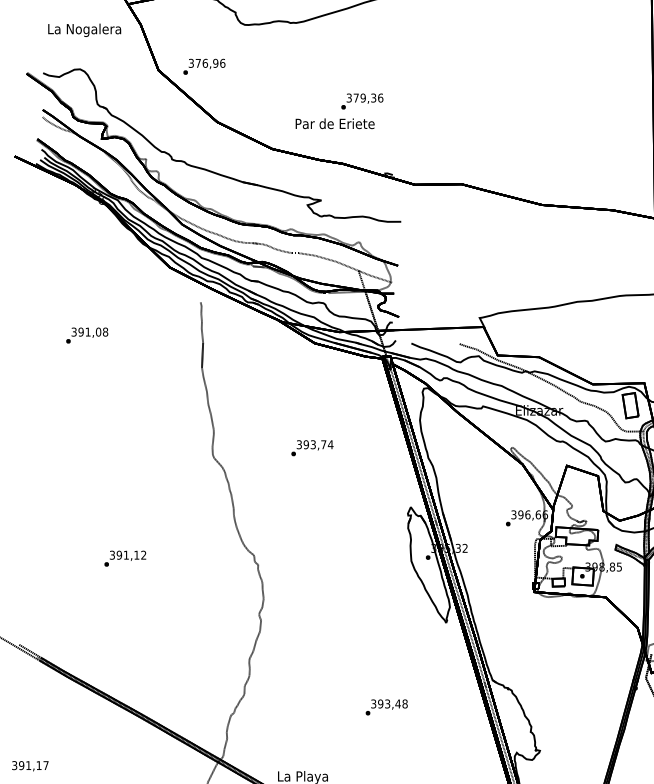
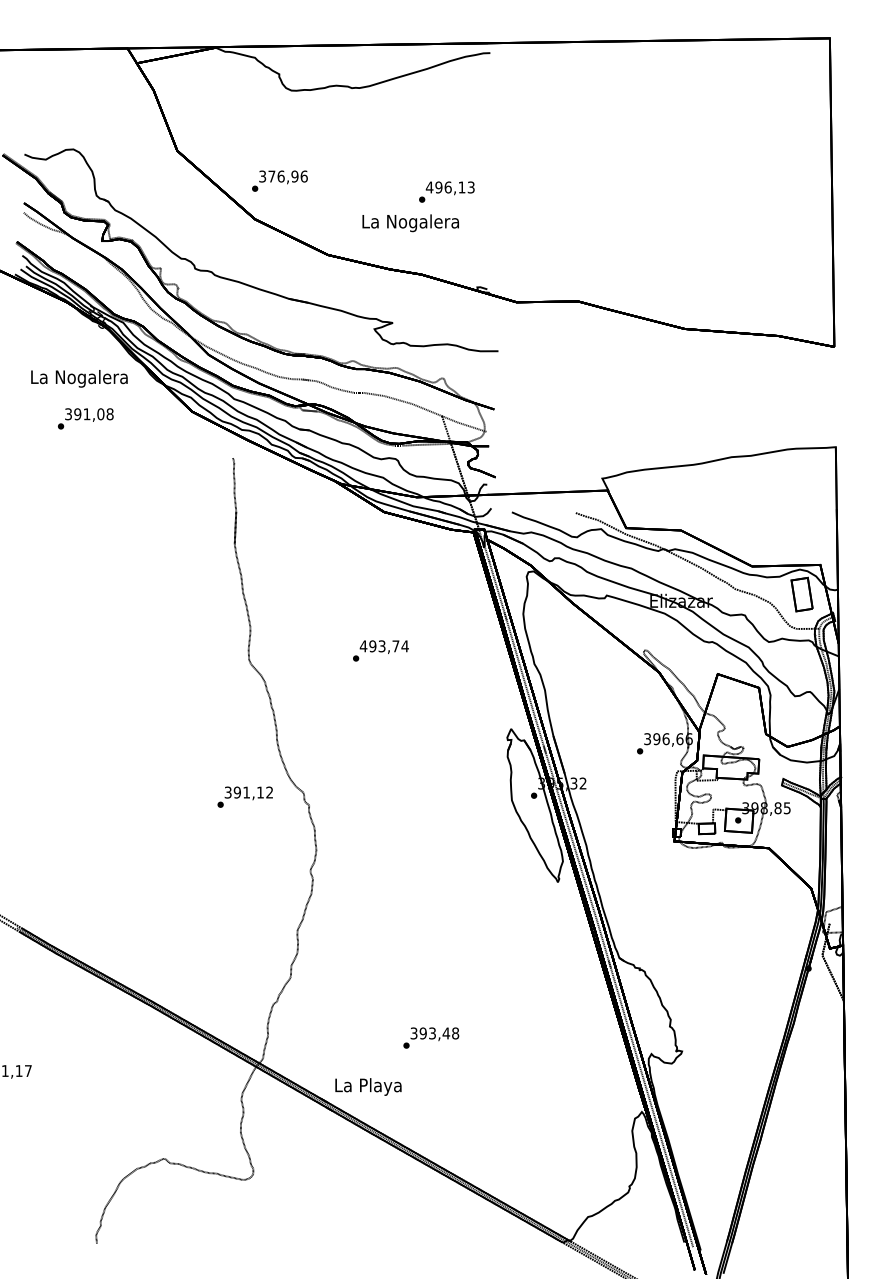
text: (84, 30) -> (79, 378), moved
text: (204, 66) -> (279, 180), moved
text: (364, 98) -> (449, 187), 379,36 -> 496,13
text: (334, 125) -> (410, 223), Par de Eriete -> La Nogalera
text: (86, 335) -> (85, 418), moved
text: (299, 444) -> (363, 646), 393,74 -> 493,74
text: (124, 558) -> (244, 796), moved
text: (386, 707) -> (431, 1037), moved

